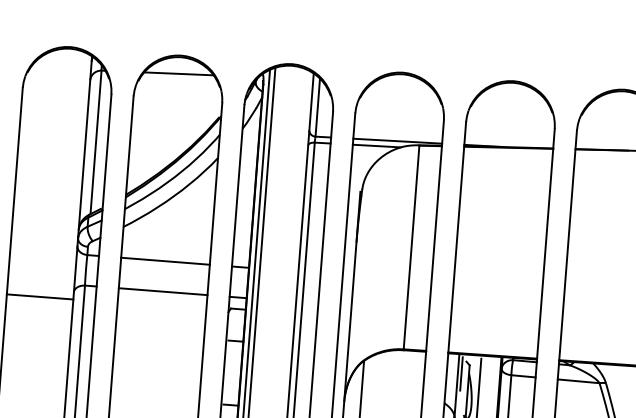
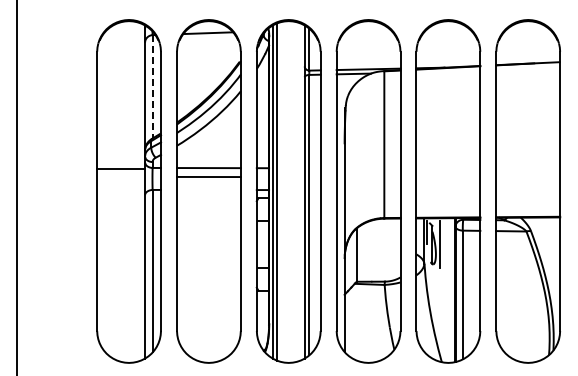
line: (95, 141) -> (152, 86), solid -> dashed
line: (162, 290) -> (208, 176), moved
line: (40, 296) -> (121, 168), moved

